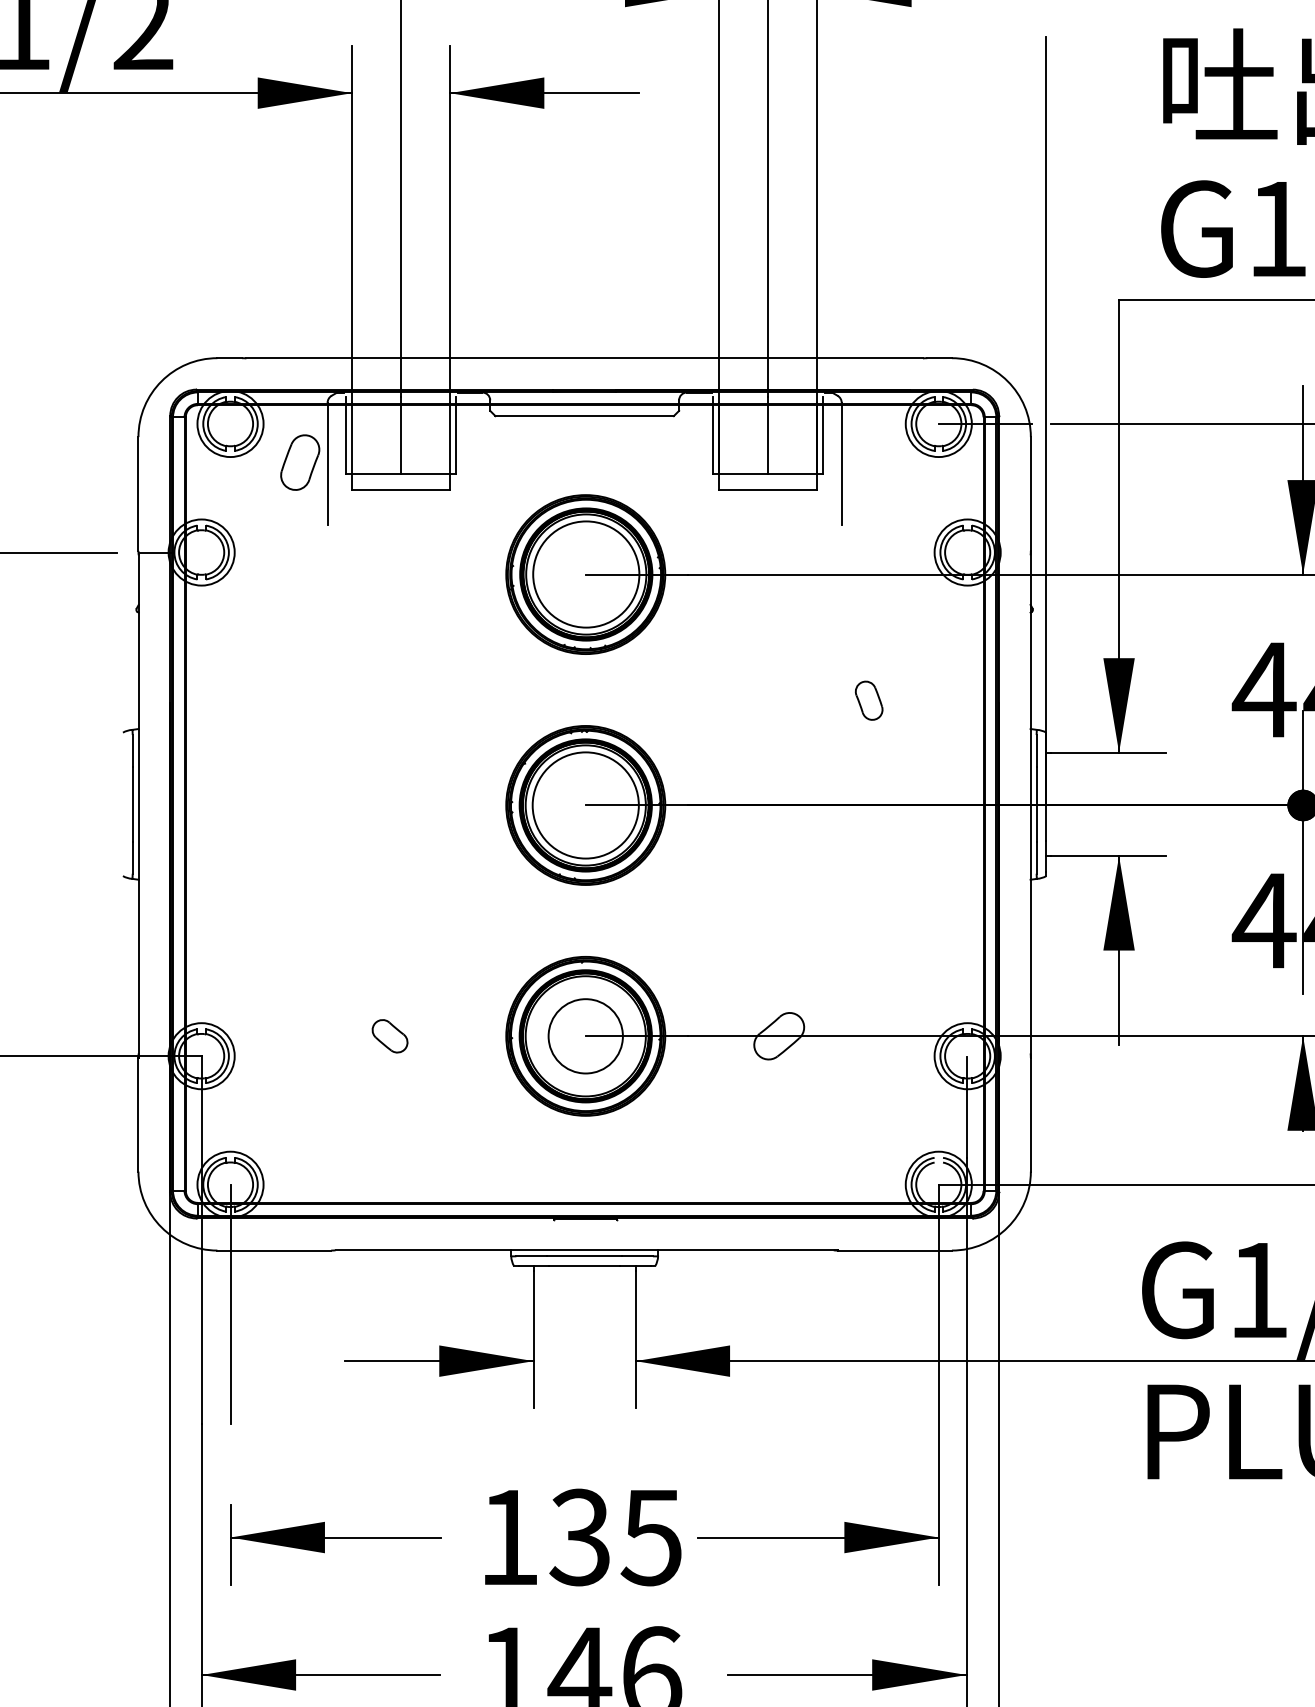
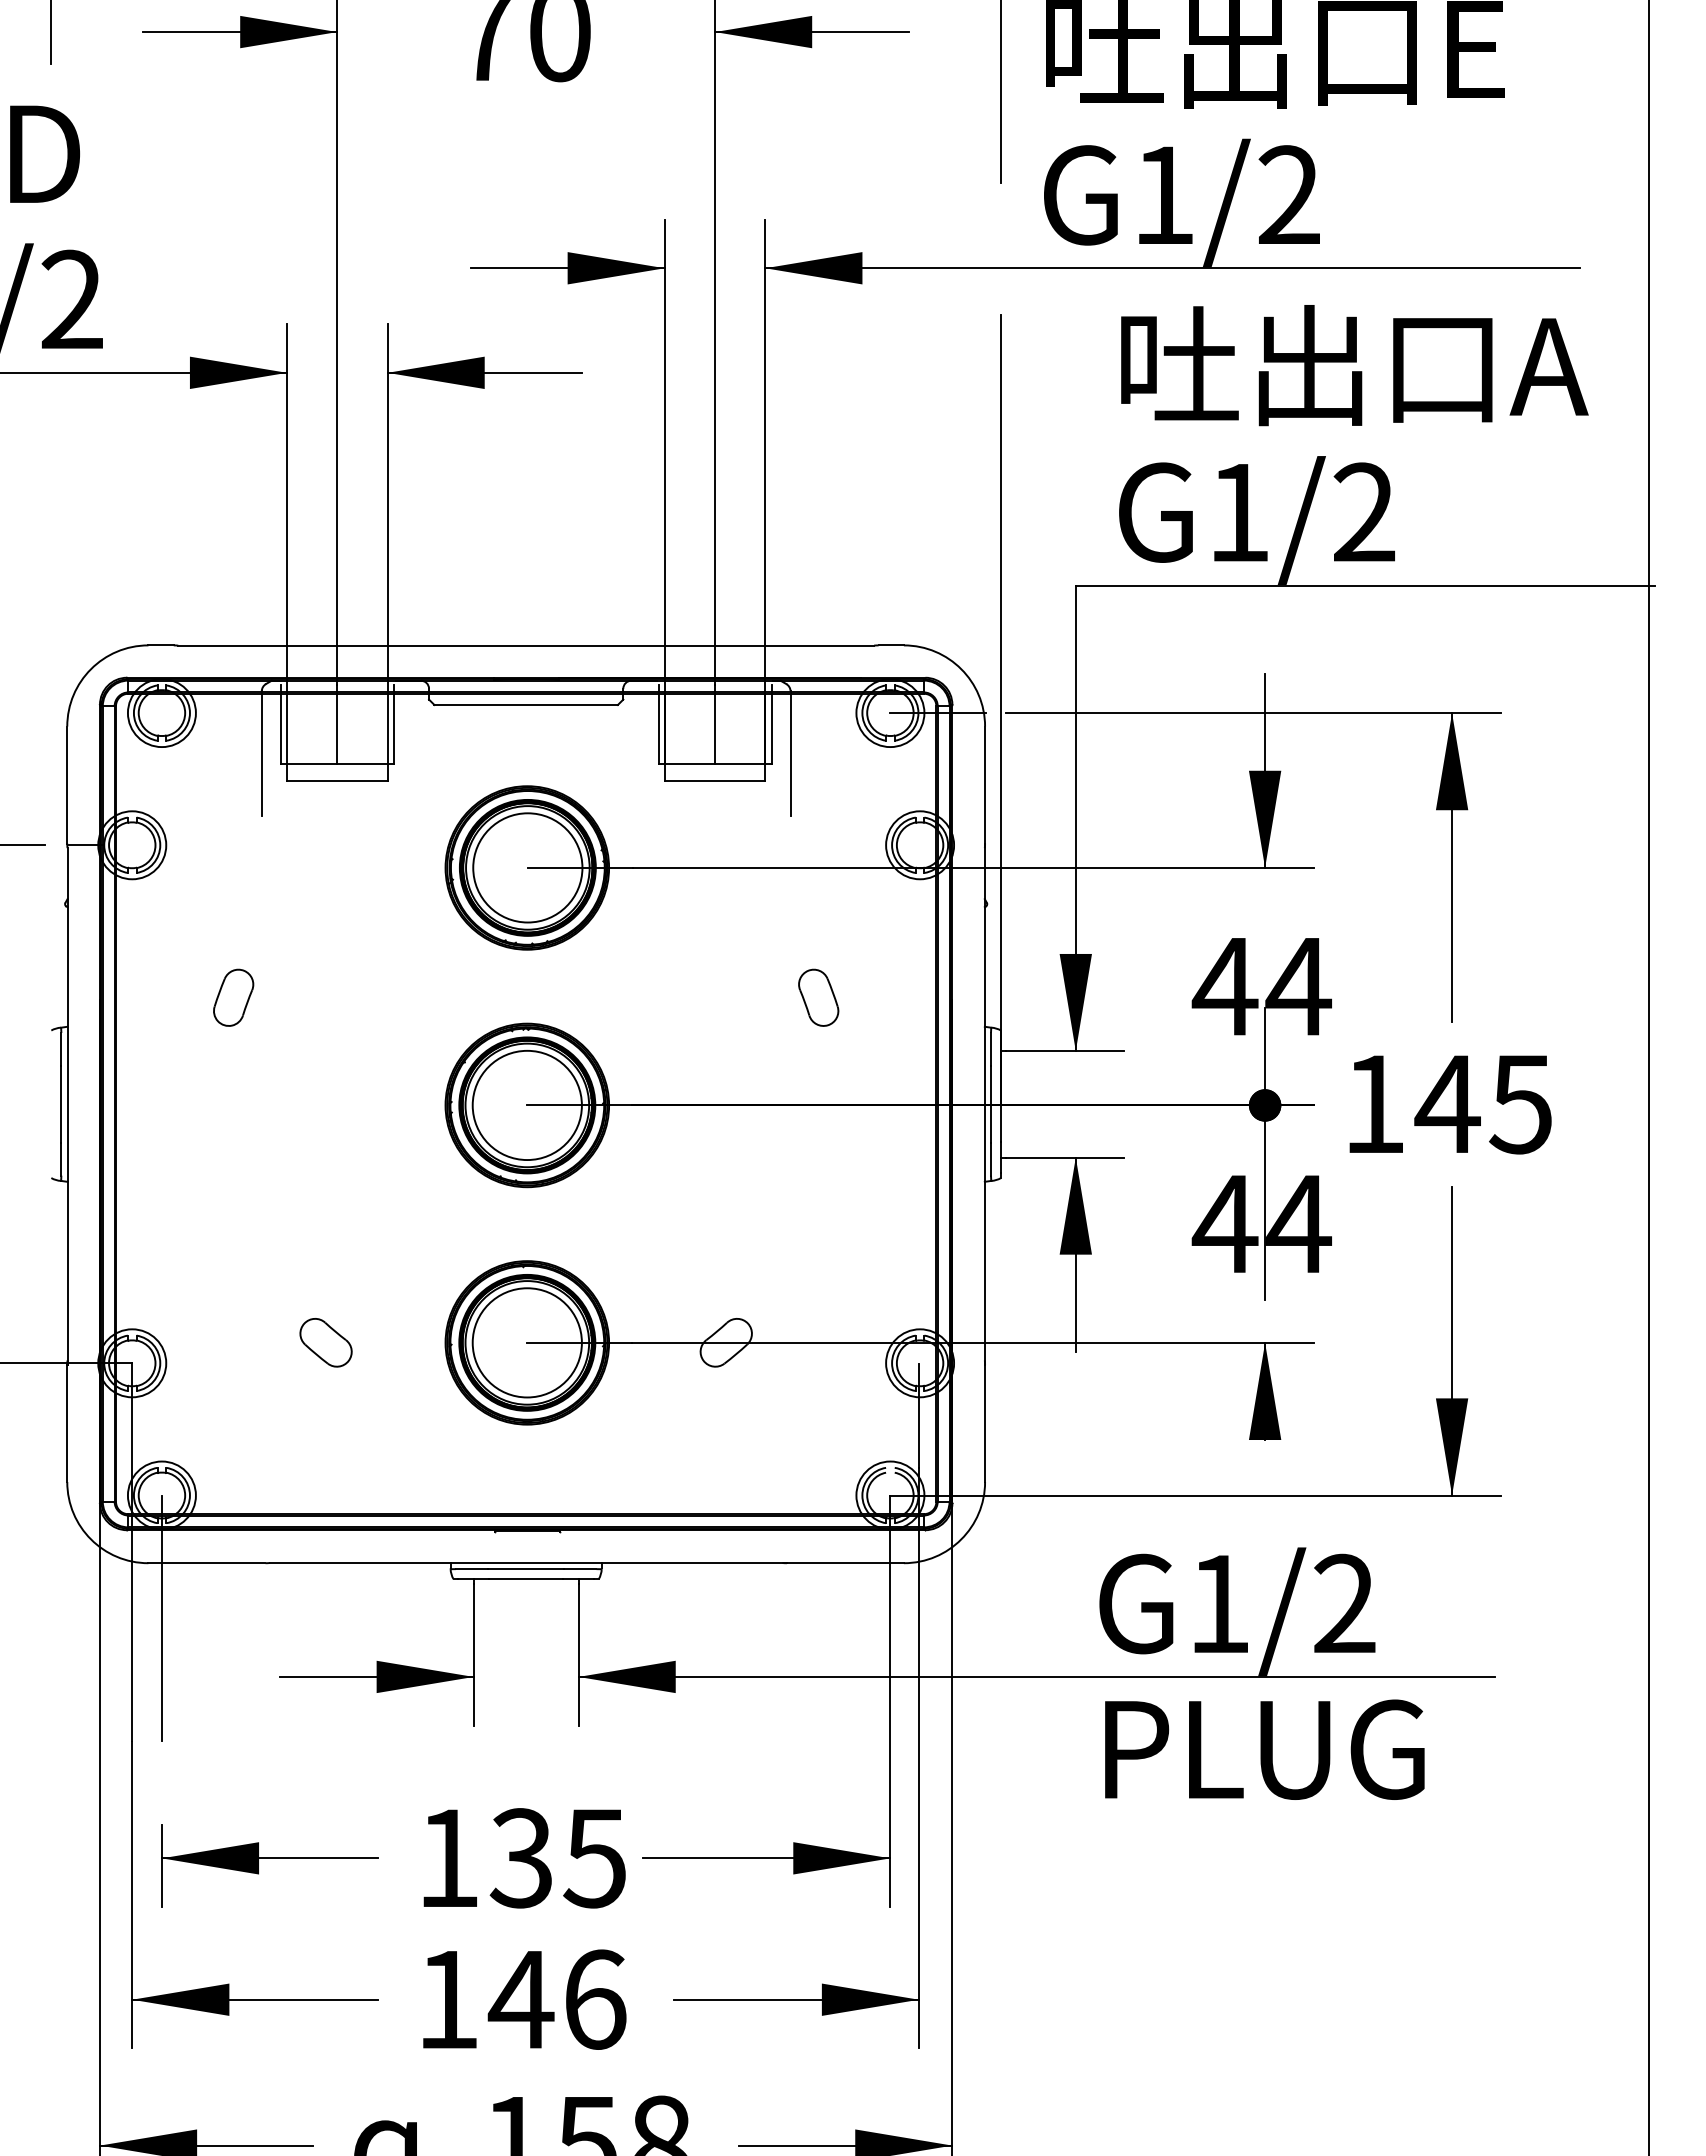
part: (300, 462) -> (233, 997), moved
part: (868, 700) -> (818, 997), size x1.43
part: (389, 1035) -> (325, 1342), size x1.43
circle: (584, 1035) -> (526, 1342), size x1.43

